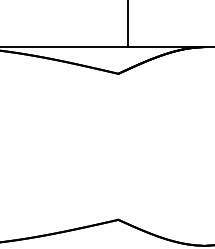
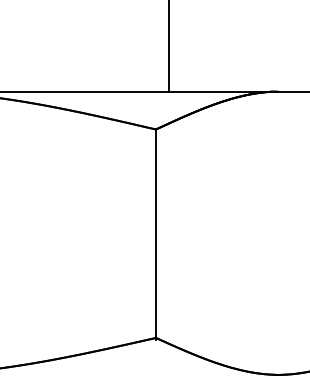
line: (118, 147) -> (155, 234), added

